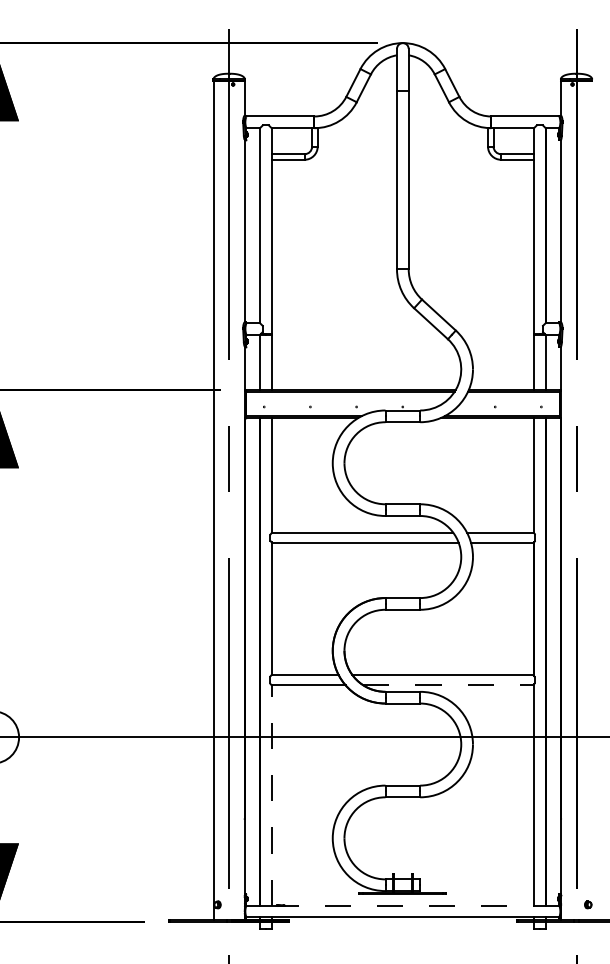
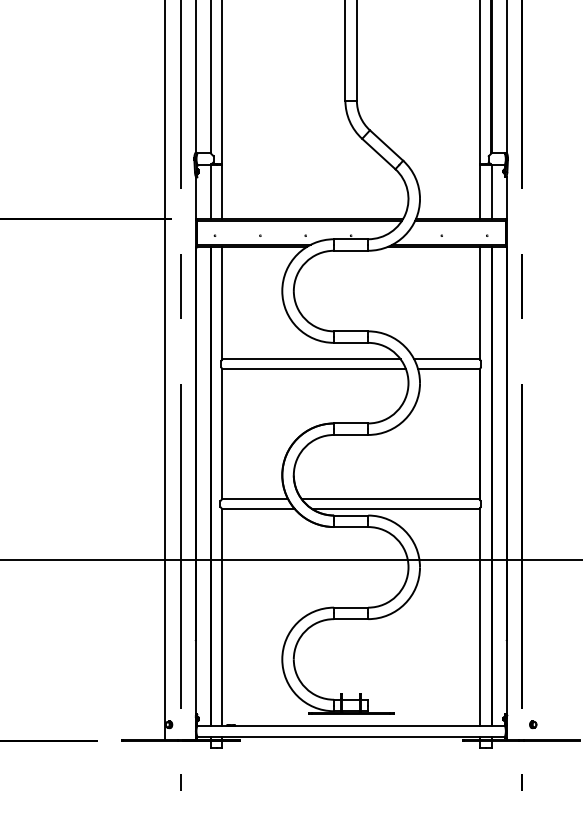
line: (448, 685) -> (395, 509), dashed -> solid
line: (271, 794) -> (222, 616), dashed -> solid
line: (421, 905) -> (369, 725), dashed -> solid

